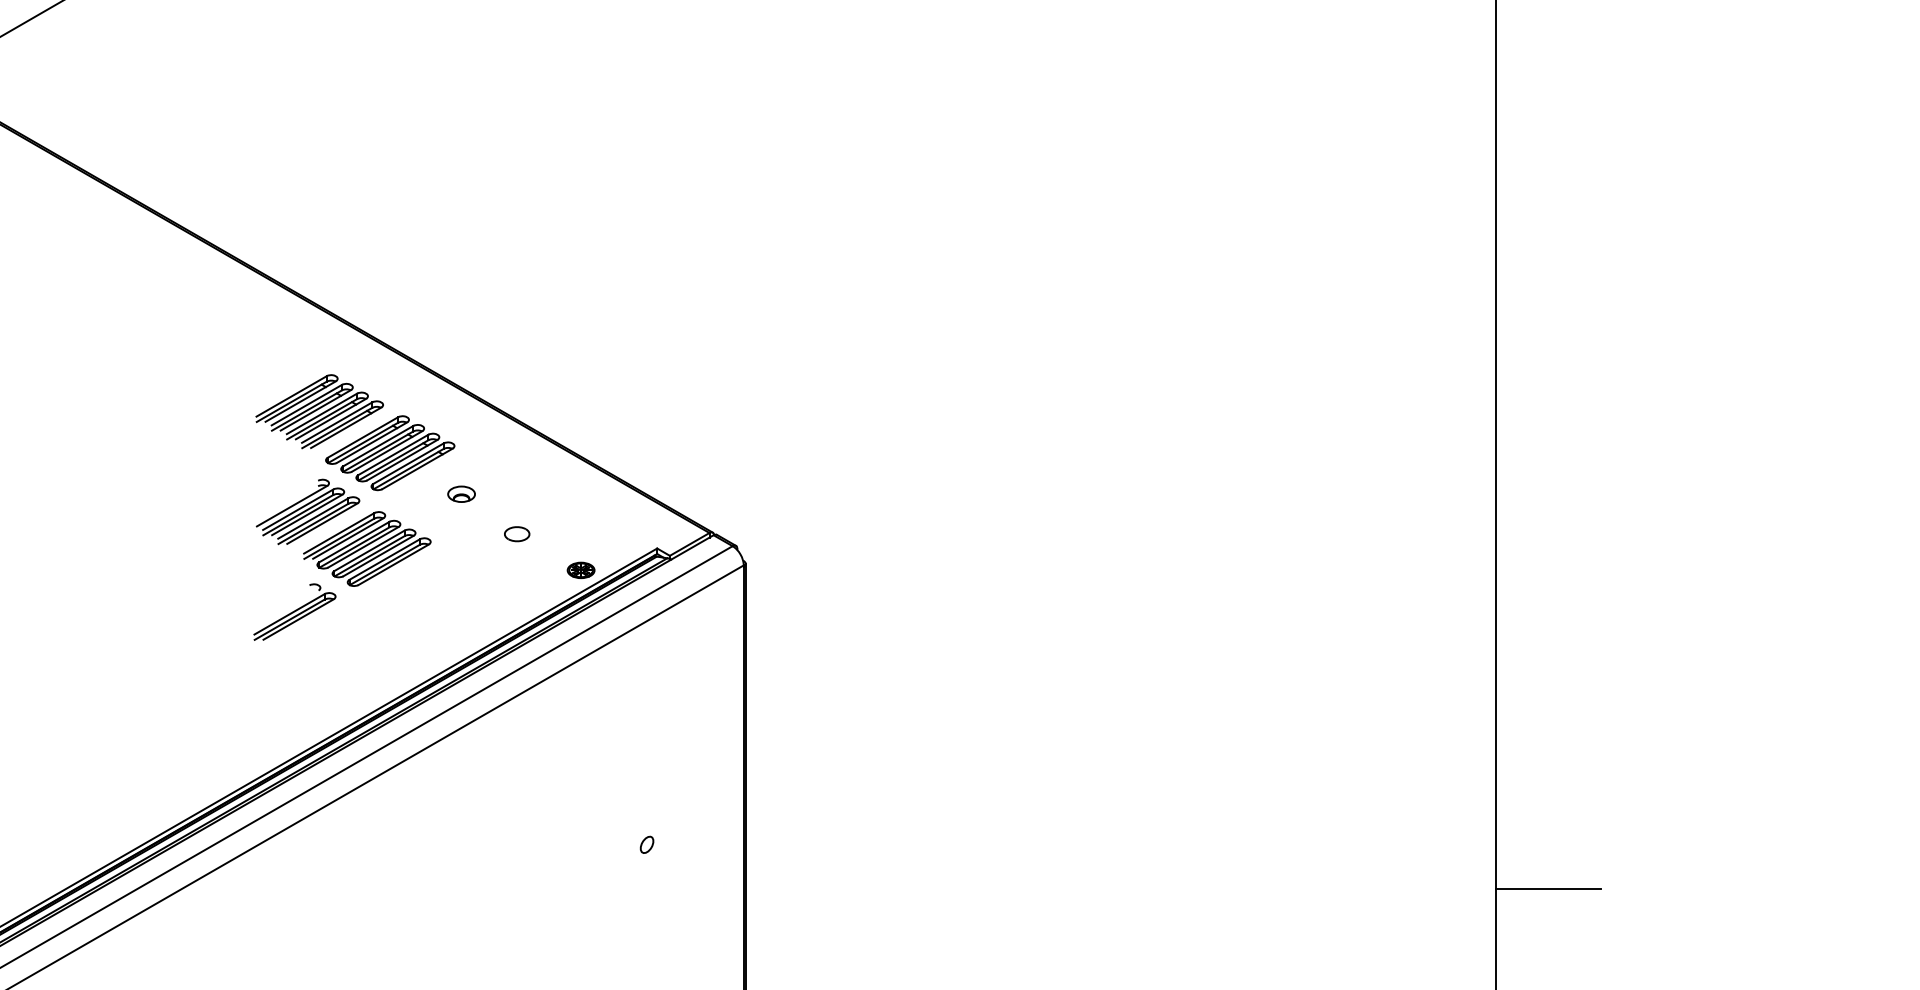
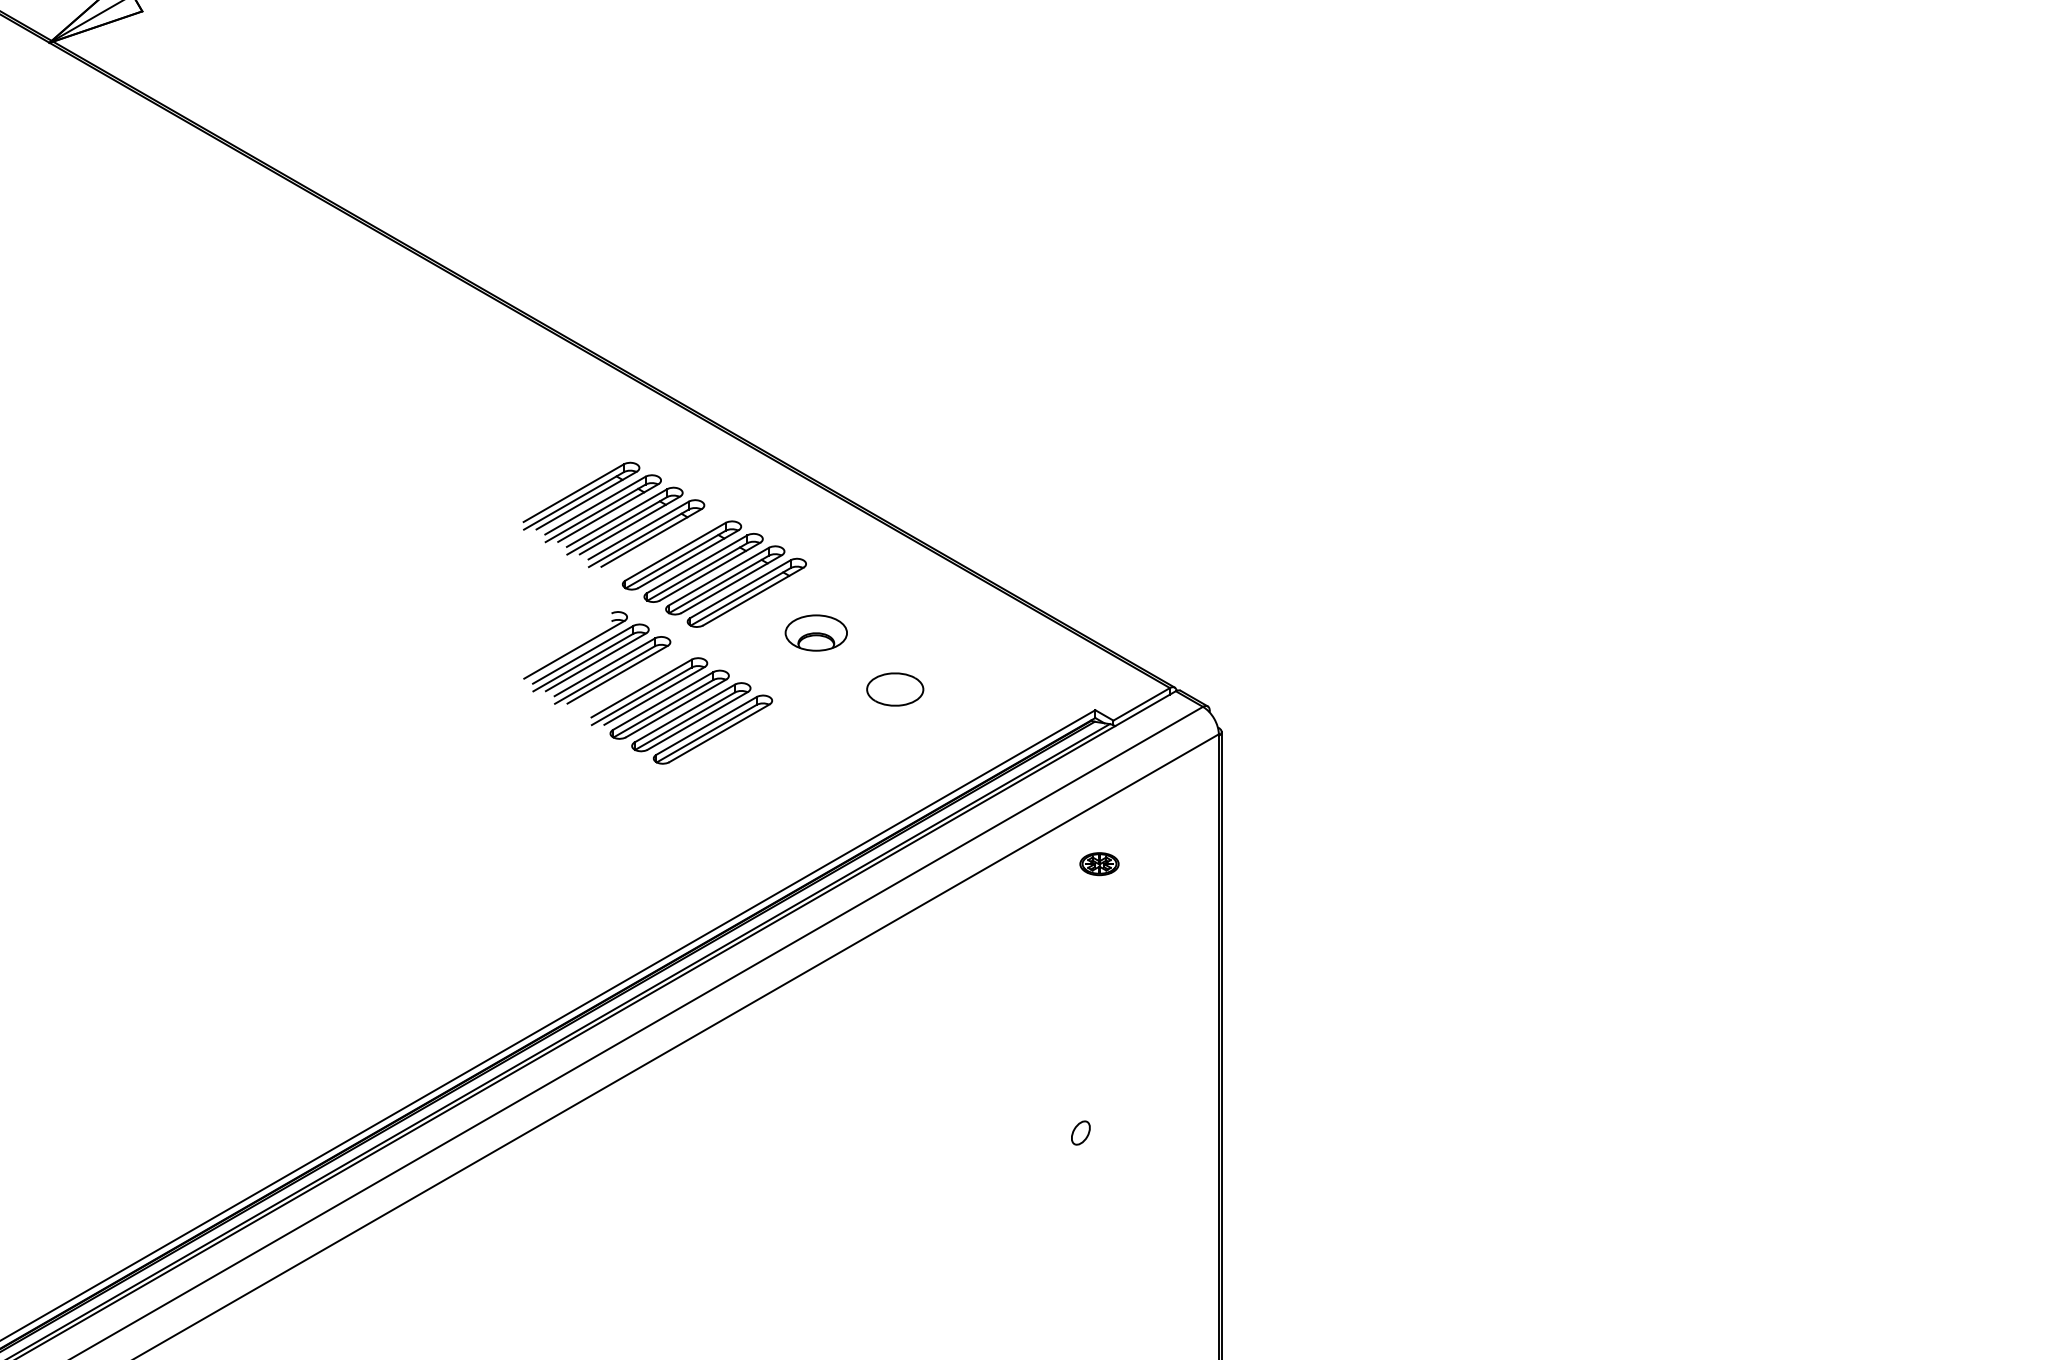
part: (461, 493) -> (816, 631), size x1.6
part: (517, 534) -> (896, 690), size x1.6
part: (580, 569) -> (1098, 862), moved
part: (294, 611) -> (577, 800), removed

